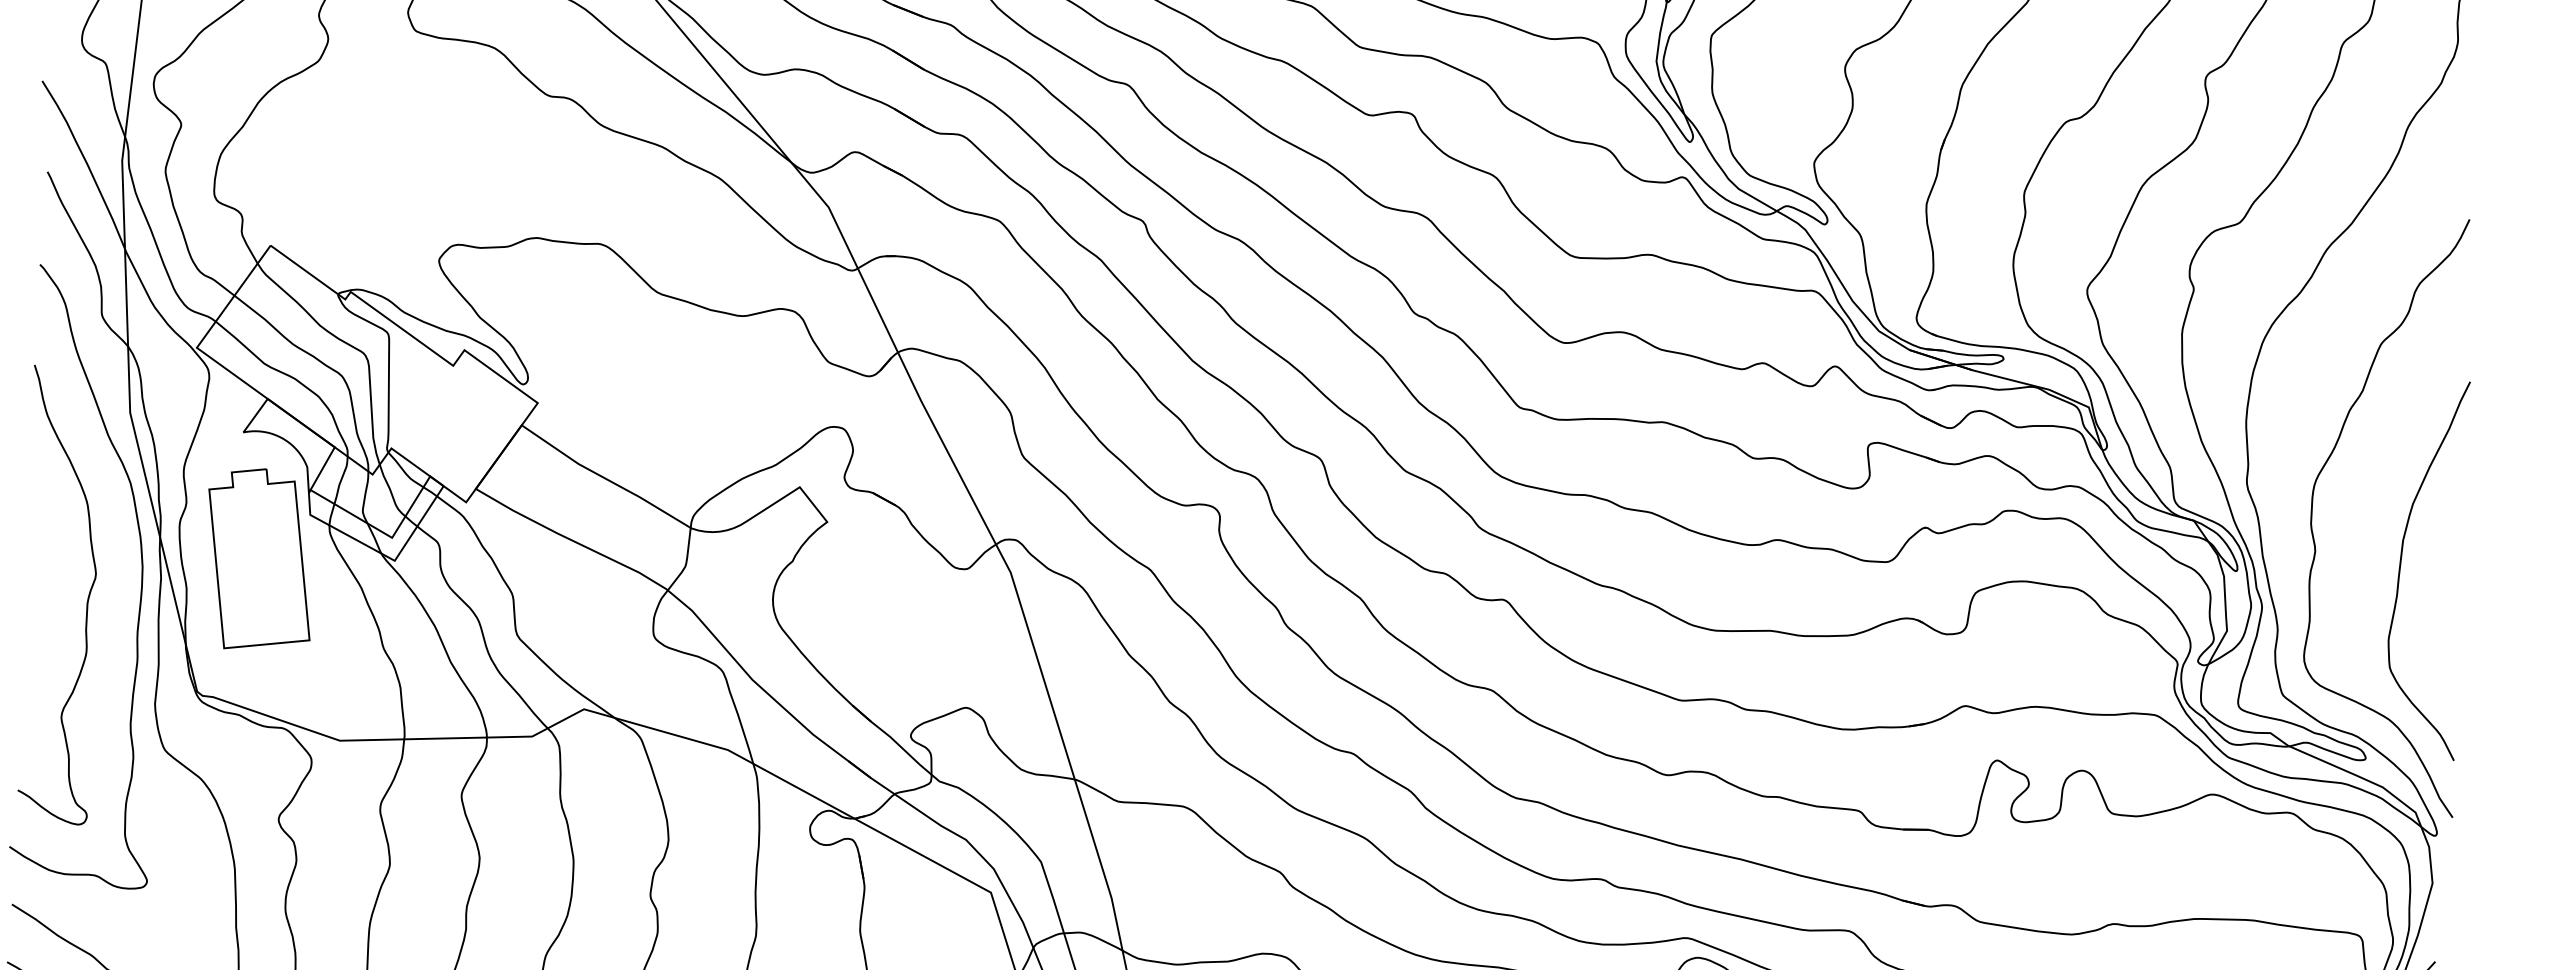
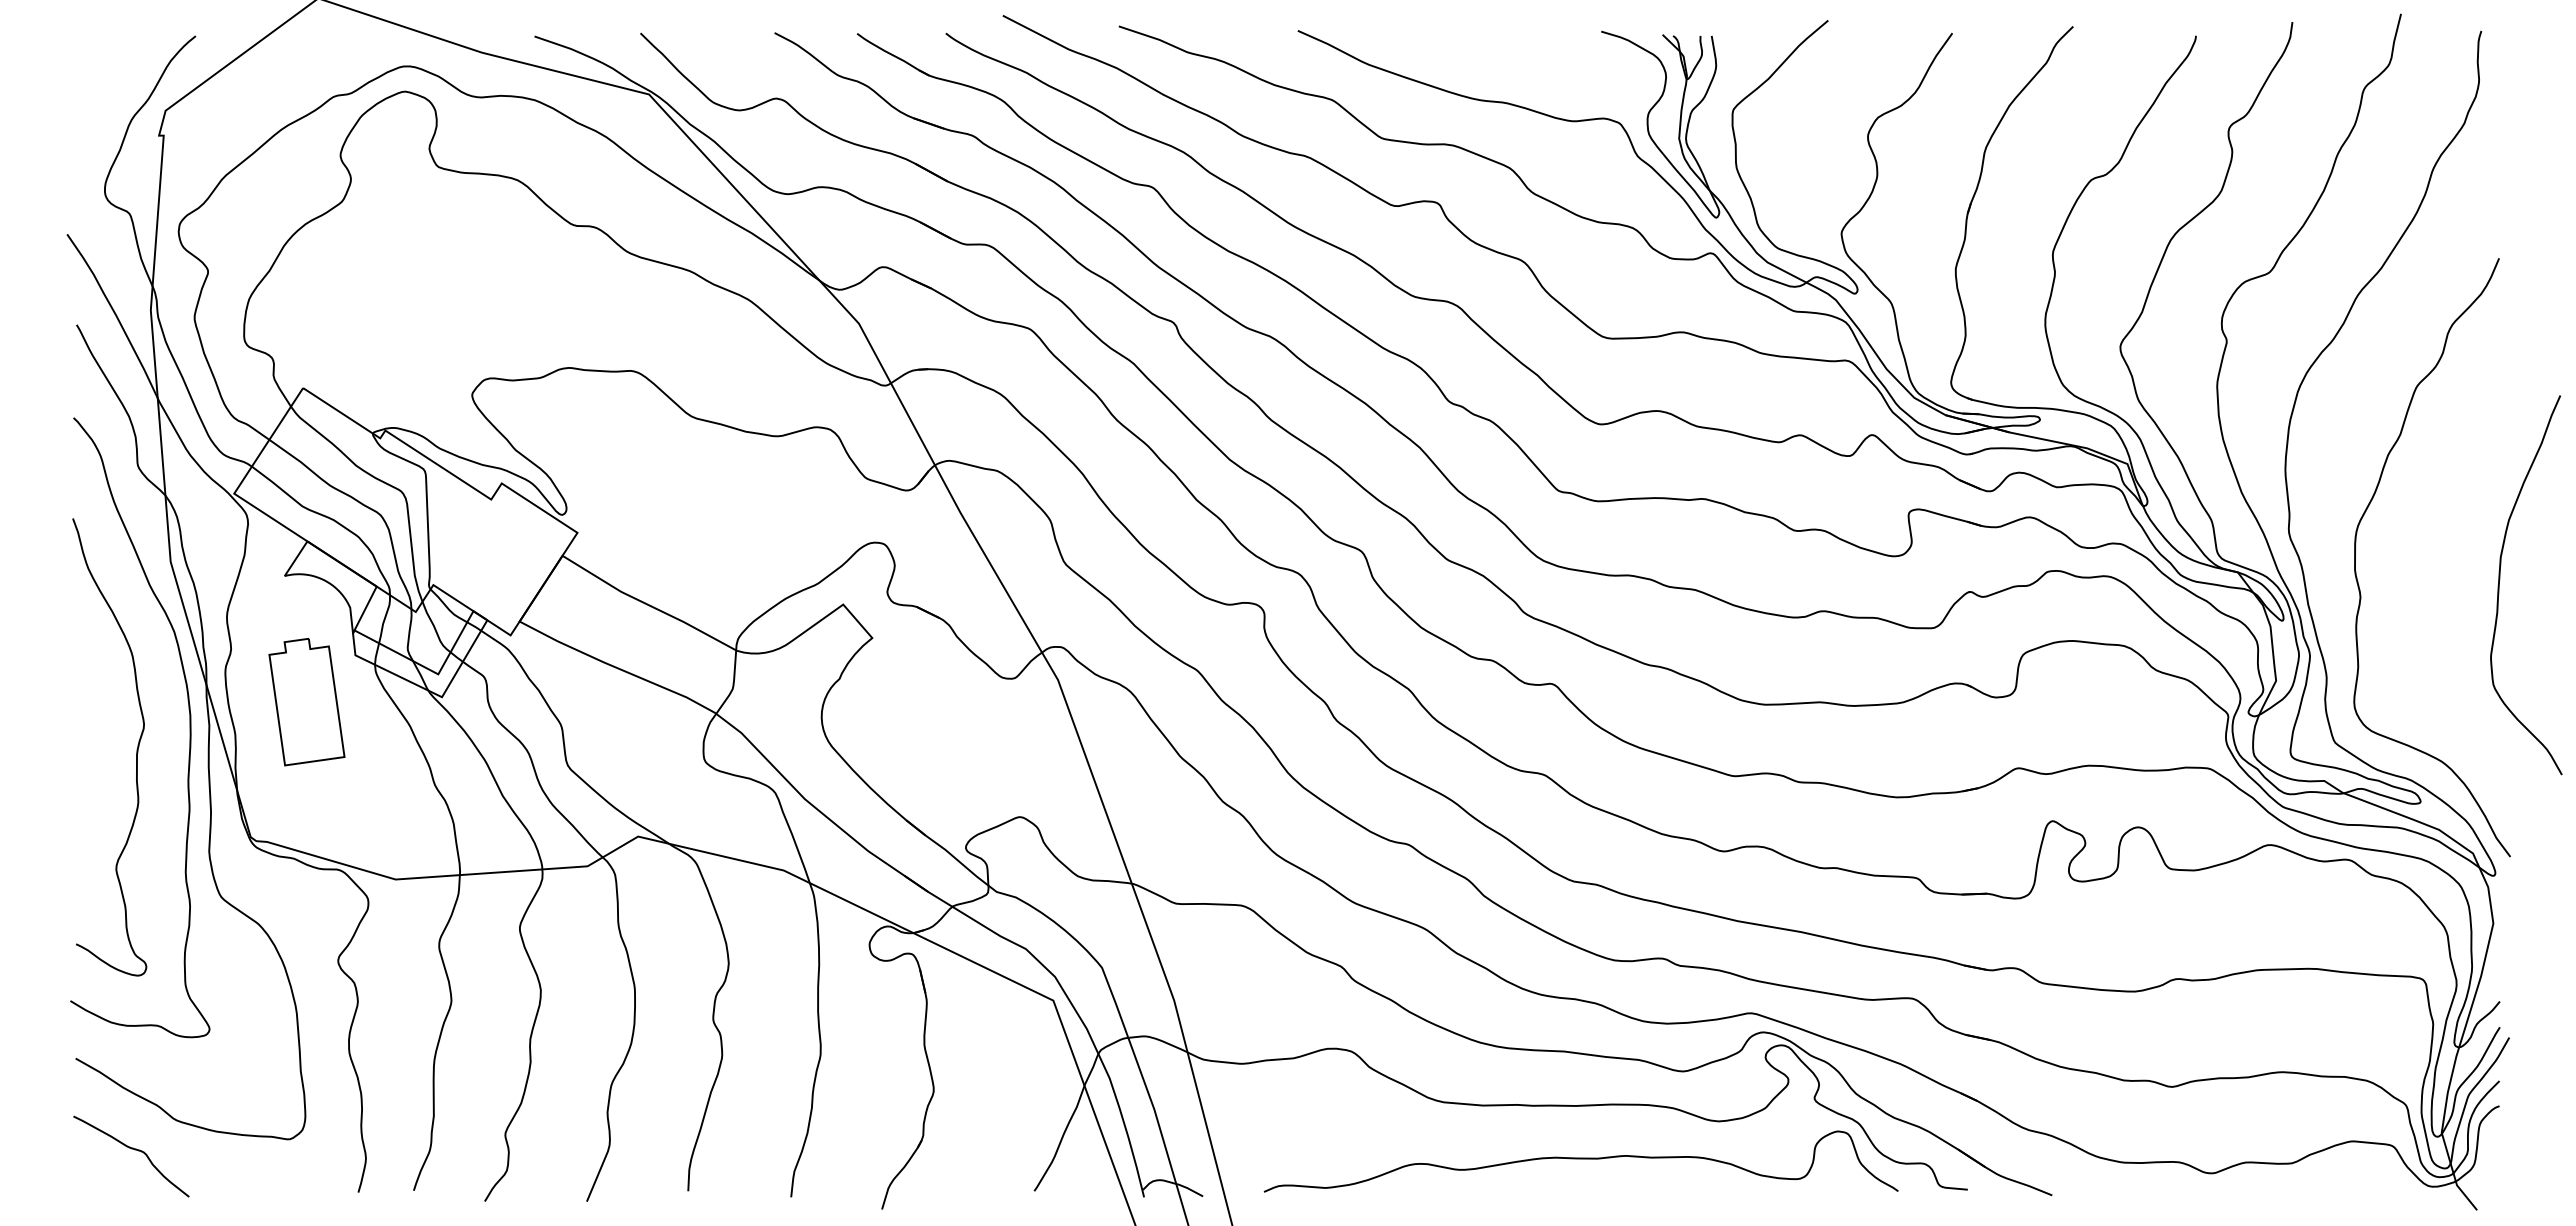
part: (259, 558) -> (306, 701), size x0.7
curve: (2401, 563) -> (2500, 580), moved

